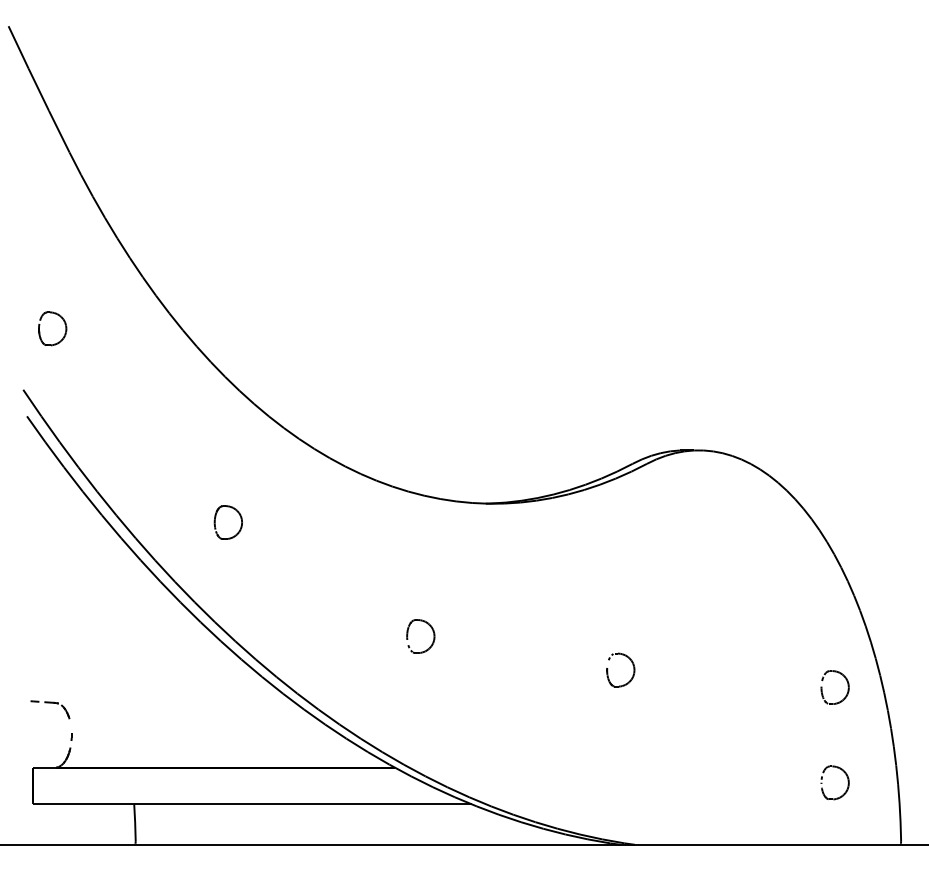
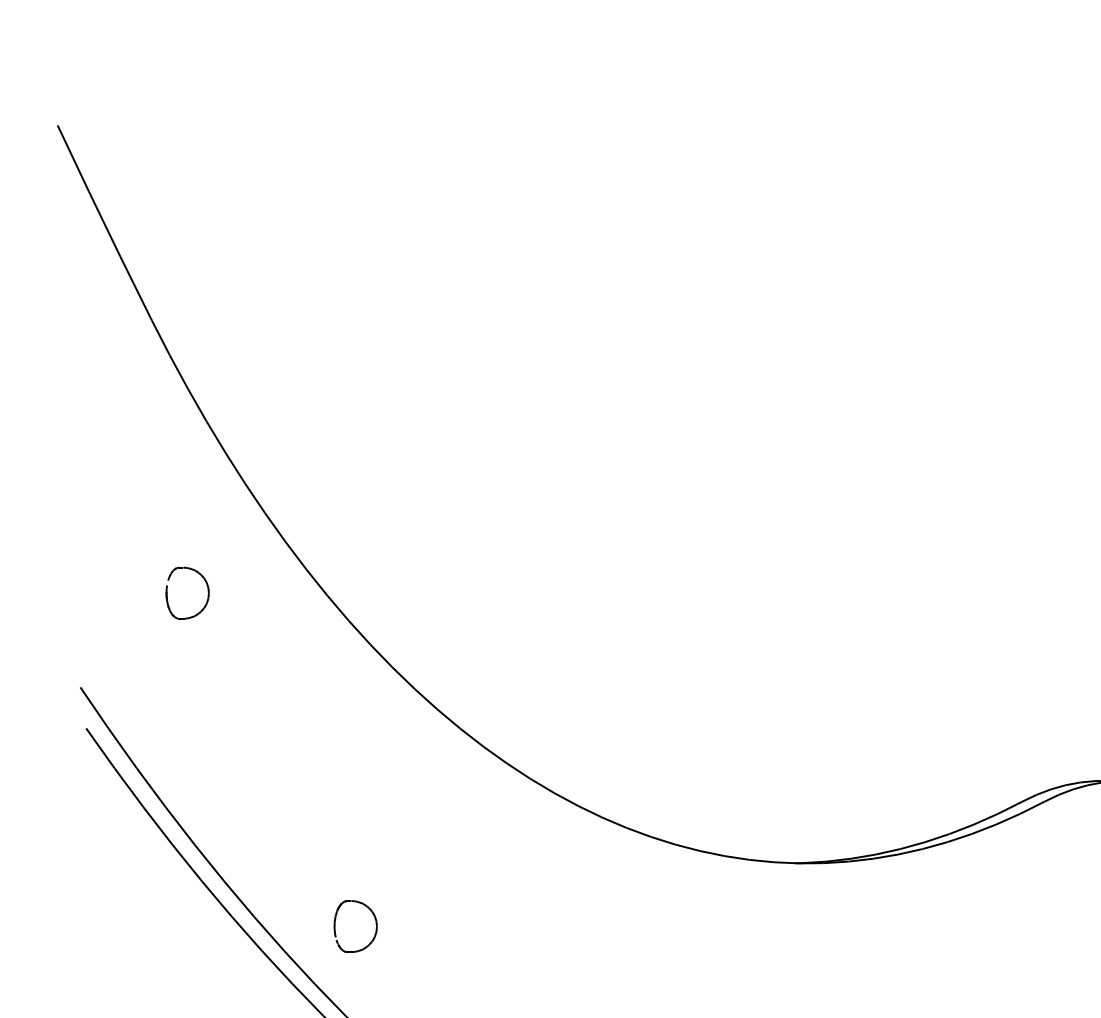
part: (40, 325) -> (168, 587), moved
part: (215, 522) -> (335, 926), moved

